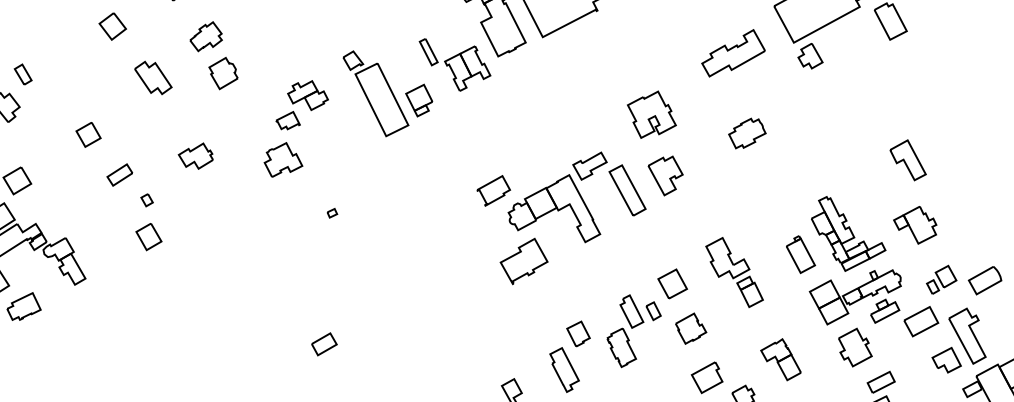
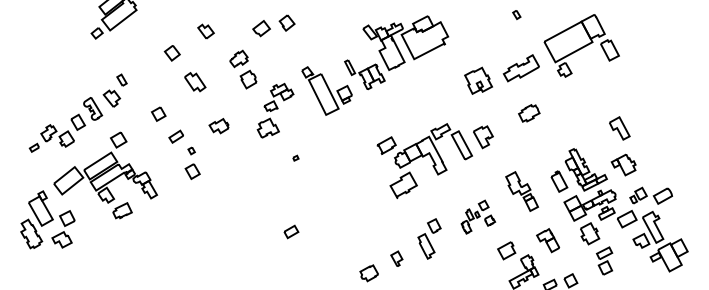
part: (214, 55) -> (243, 69), moved
part: (651, 114) -> (478, 80), moved
part: (657, 316) -> (478, 216), size x0.6

